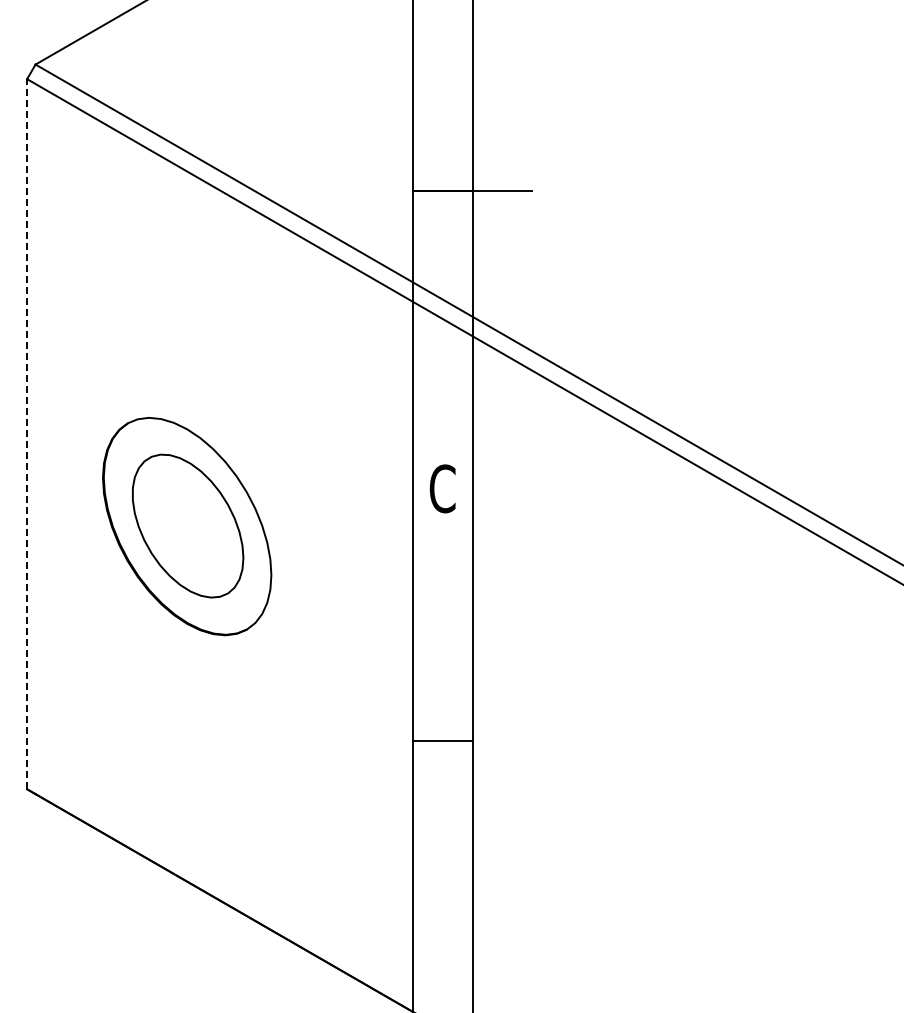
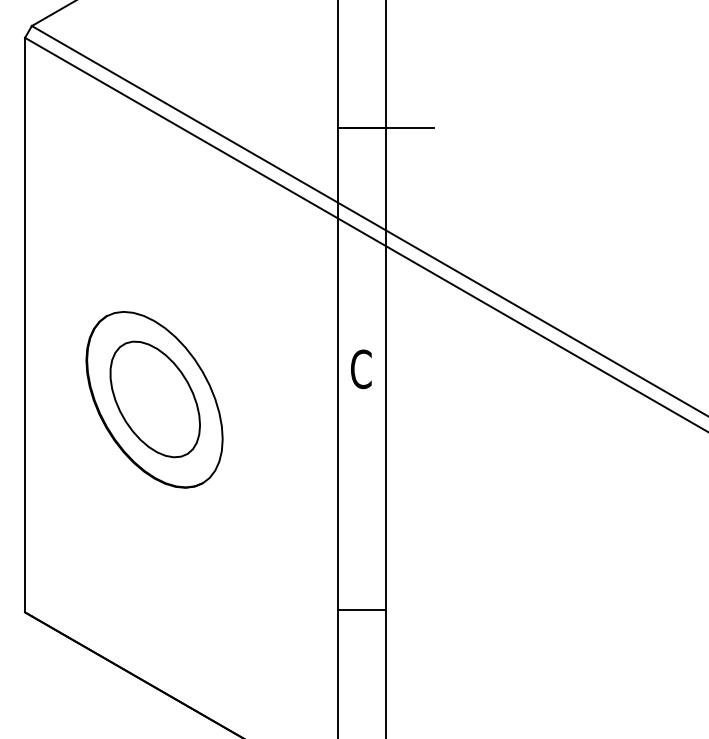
line: (27, 433) -> (25, 324), dashed -> solid
line: (442, 741) -> (361, 610), moved

